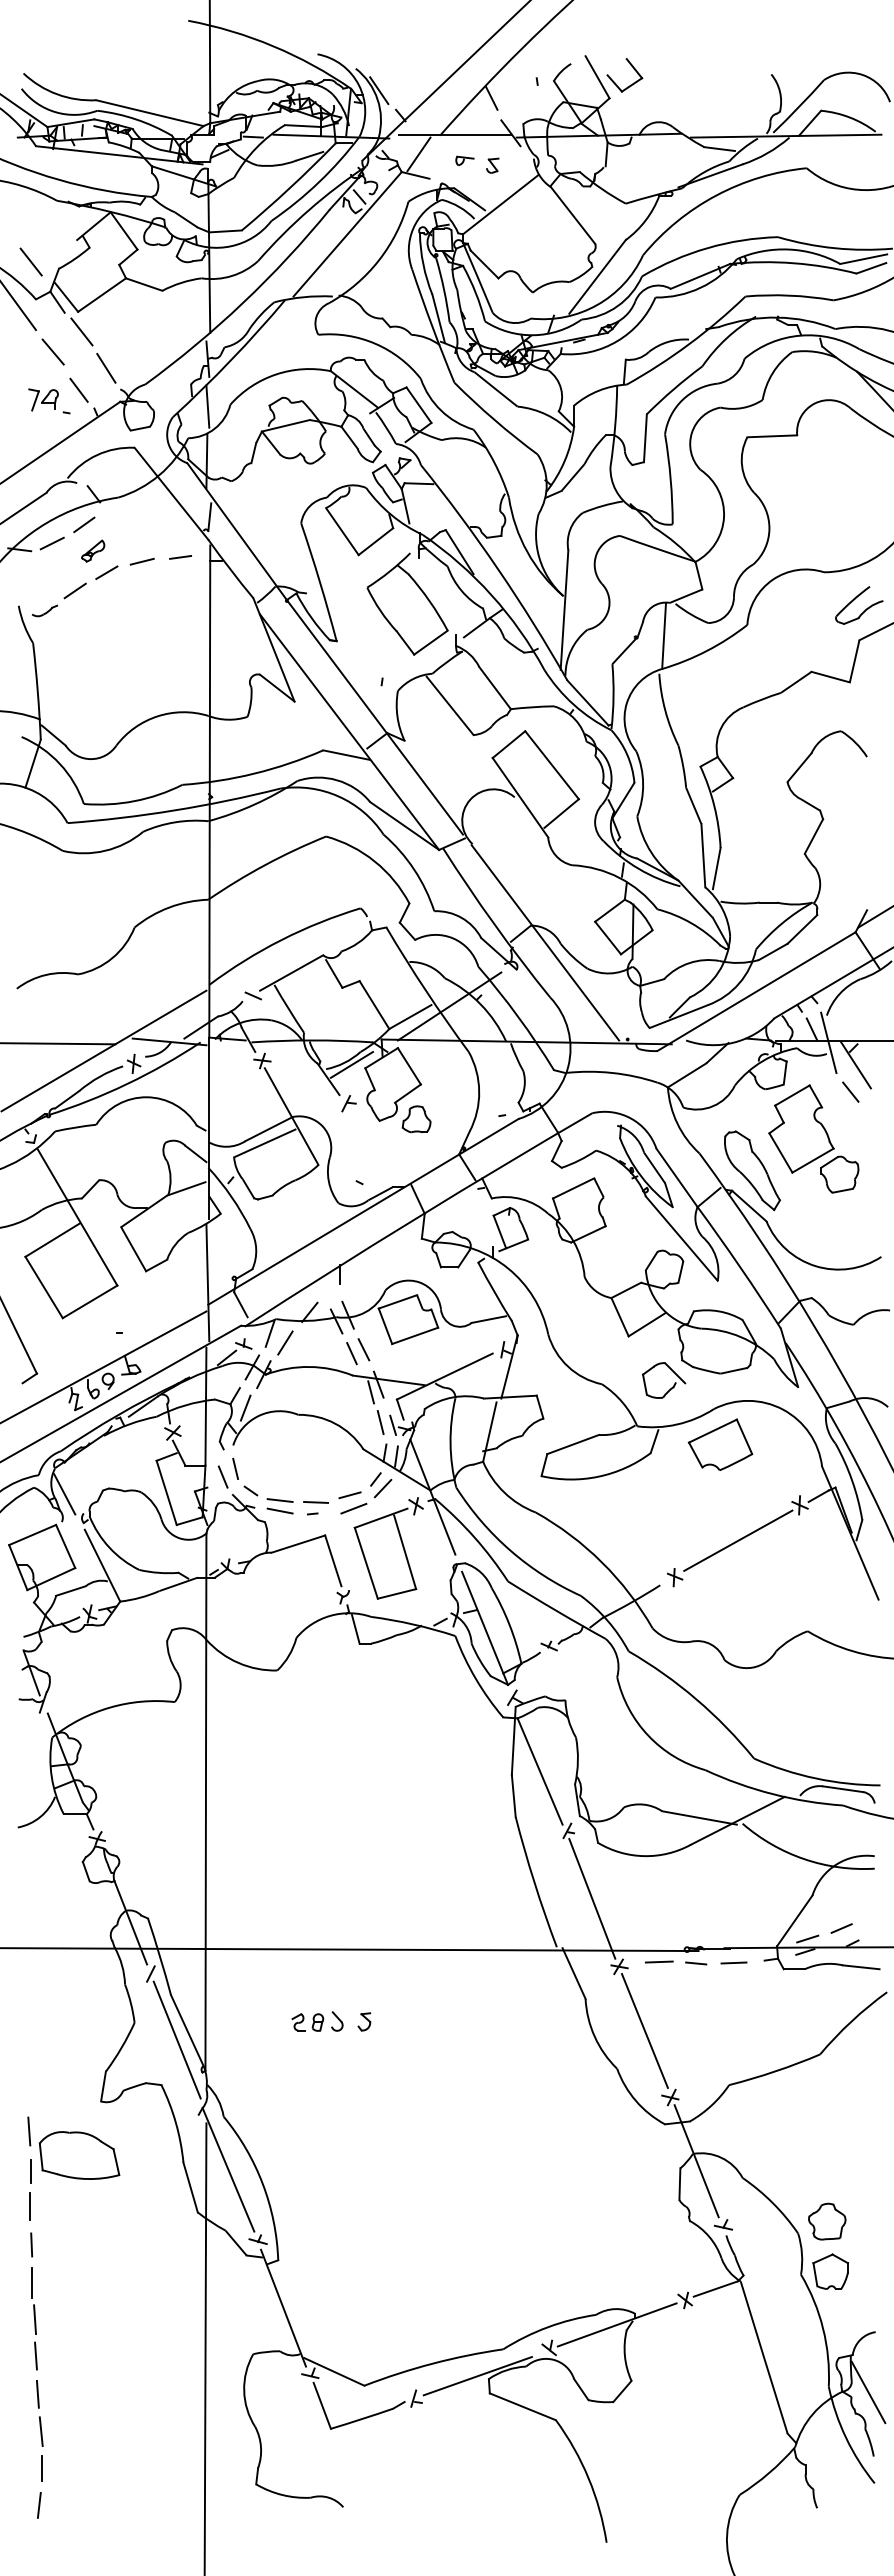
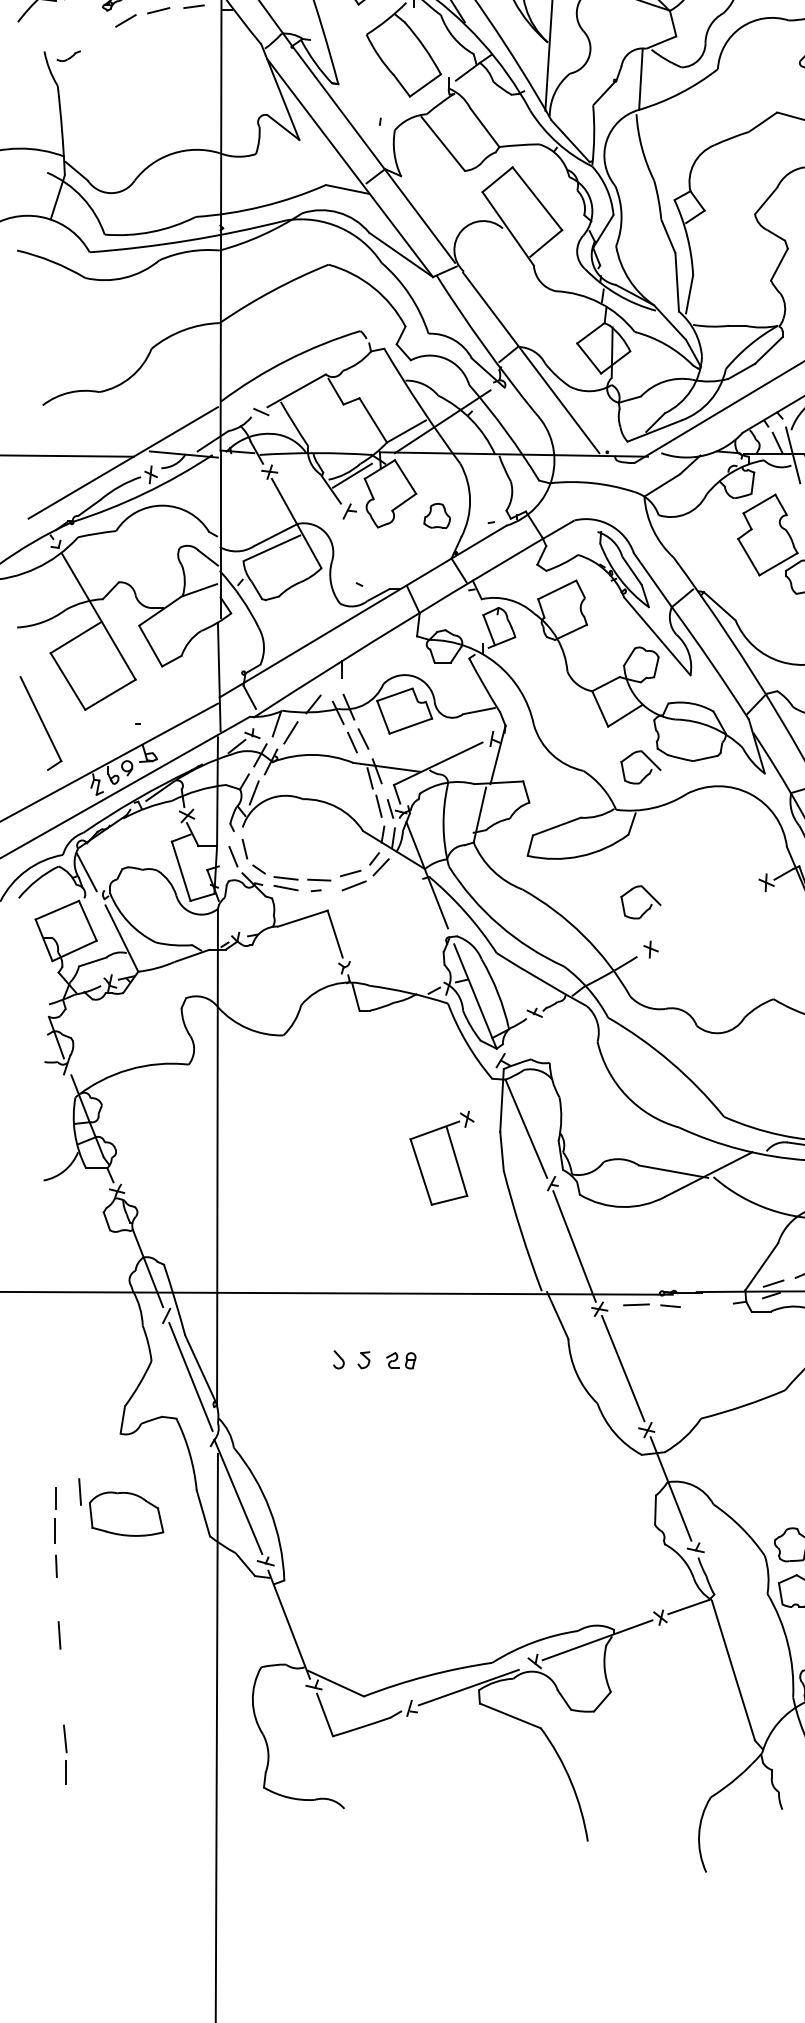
line: (74, 590) -> (96, 37), removed
part: (416, 1119) -> (437, 516), moved
part: (752, 1170) -> (722, 573), removed
part: (720, 1444) -> (693, 826), removed
part: (671, 1533) -> (647, 908), added
line: (738, 1540) -> (709, 915), removed
part: (388, 1548) -> (441, 1158), moved
line: (733, 1962) -> (705, 1305), removed
part: (307, 2022) -> (401, 1360), moved
part: (73, 2147) -> (120, 1506), moved
line: (32, 2282) -> (57, 1601), removed
line: (35, 2355) -> (59, 1668), removed
line: (37, 2393) -> (61, 1703), removed
line: (38, 2504) -> (62, 1806), removed

